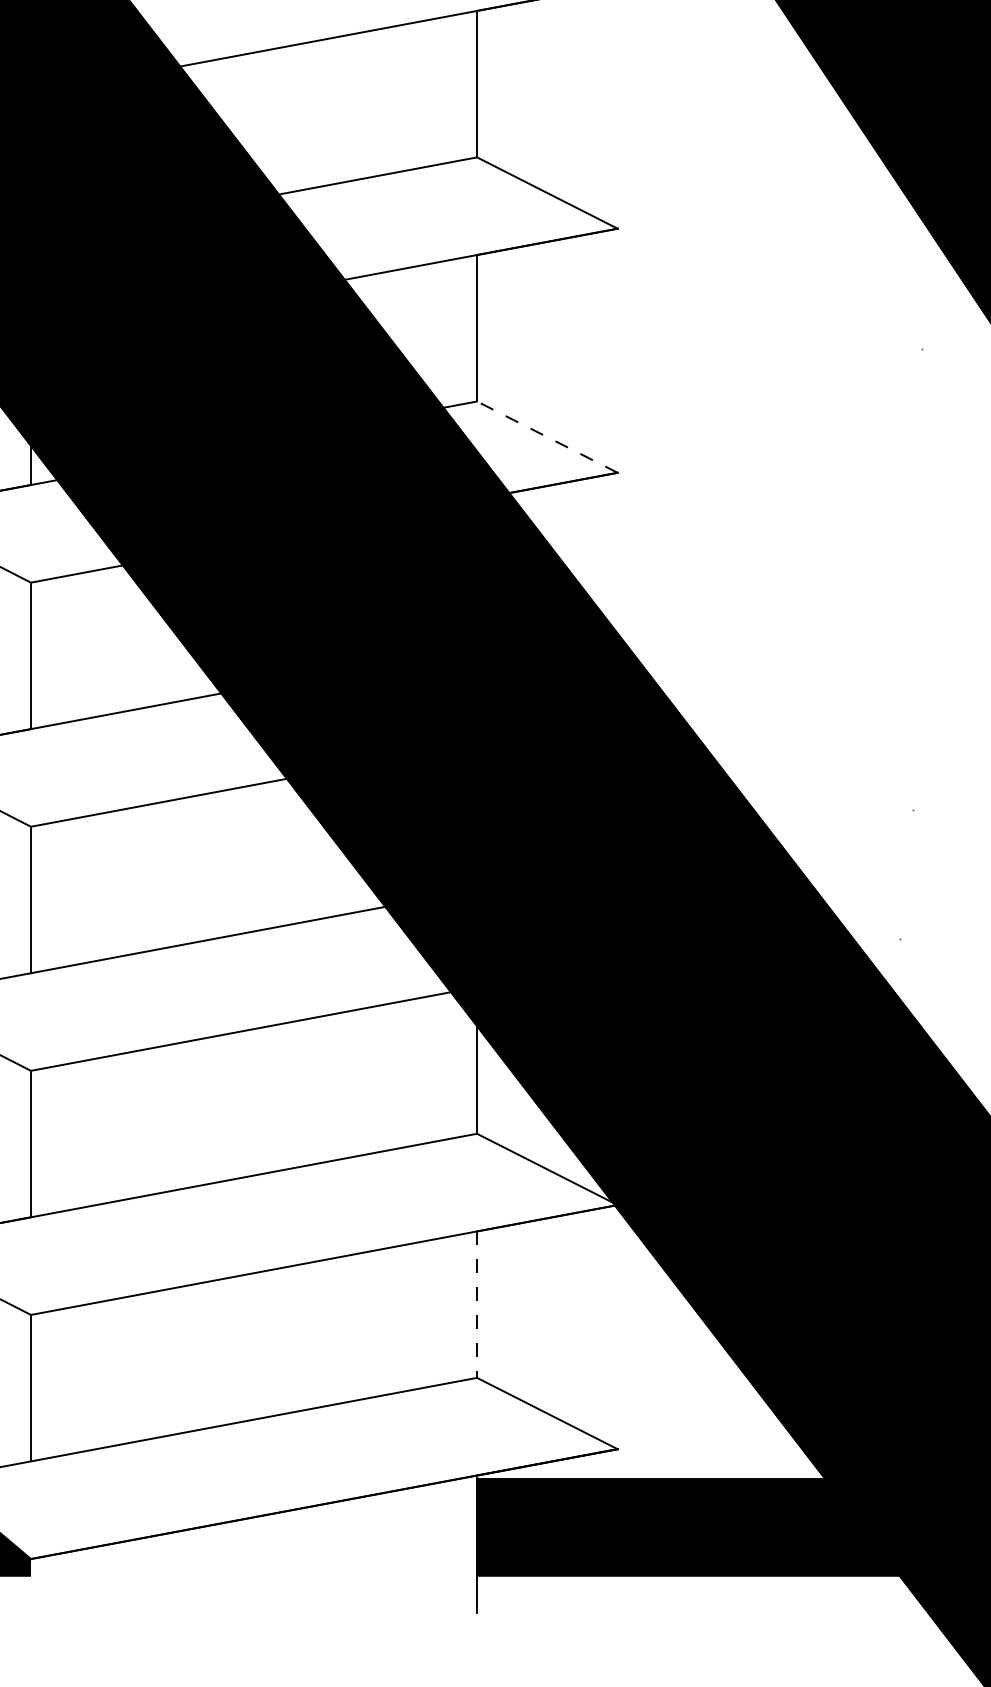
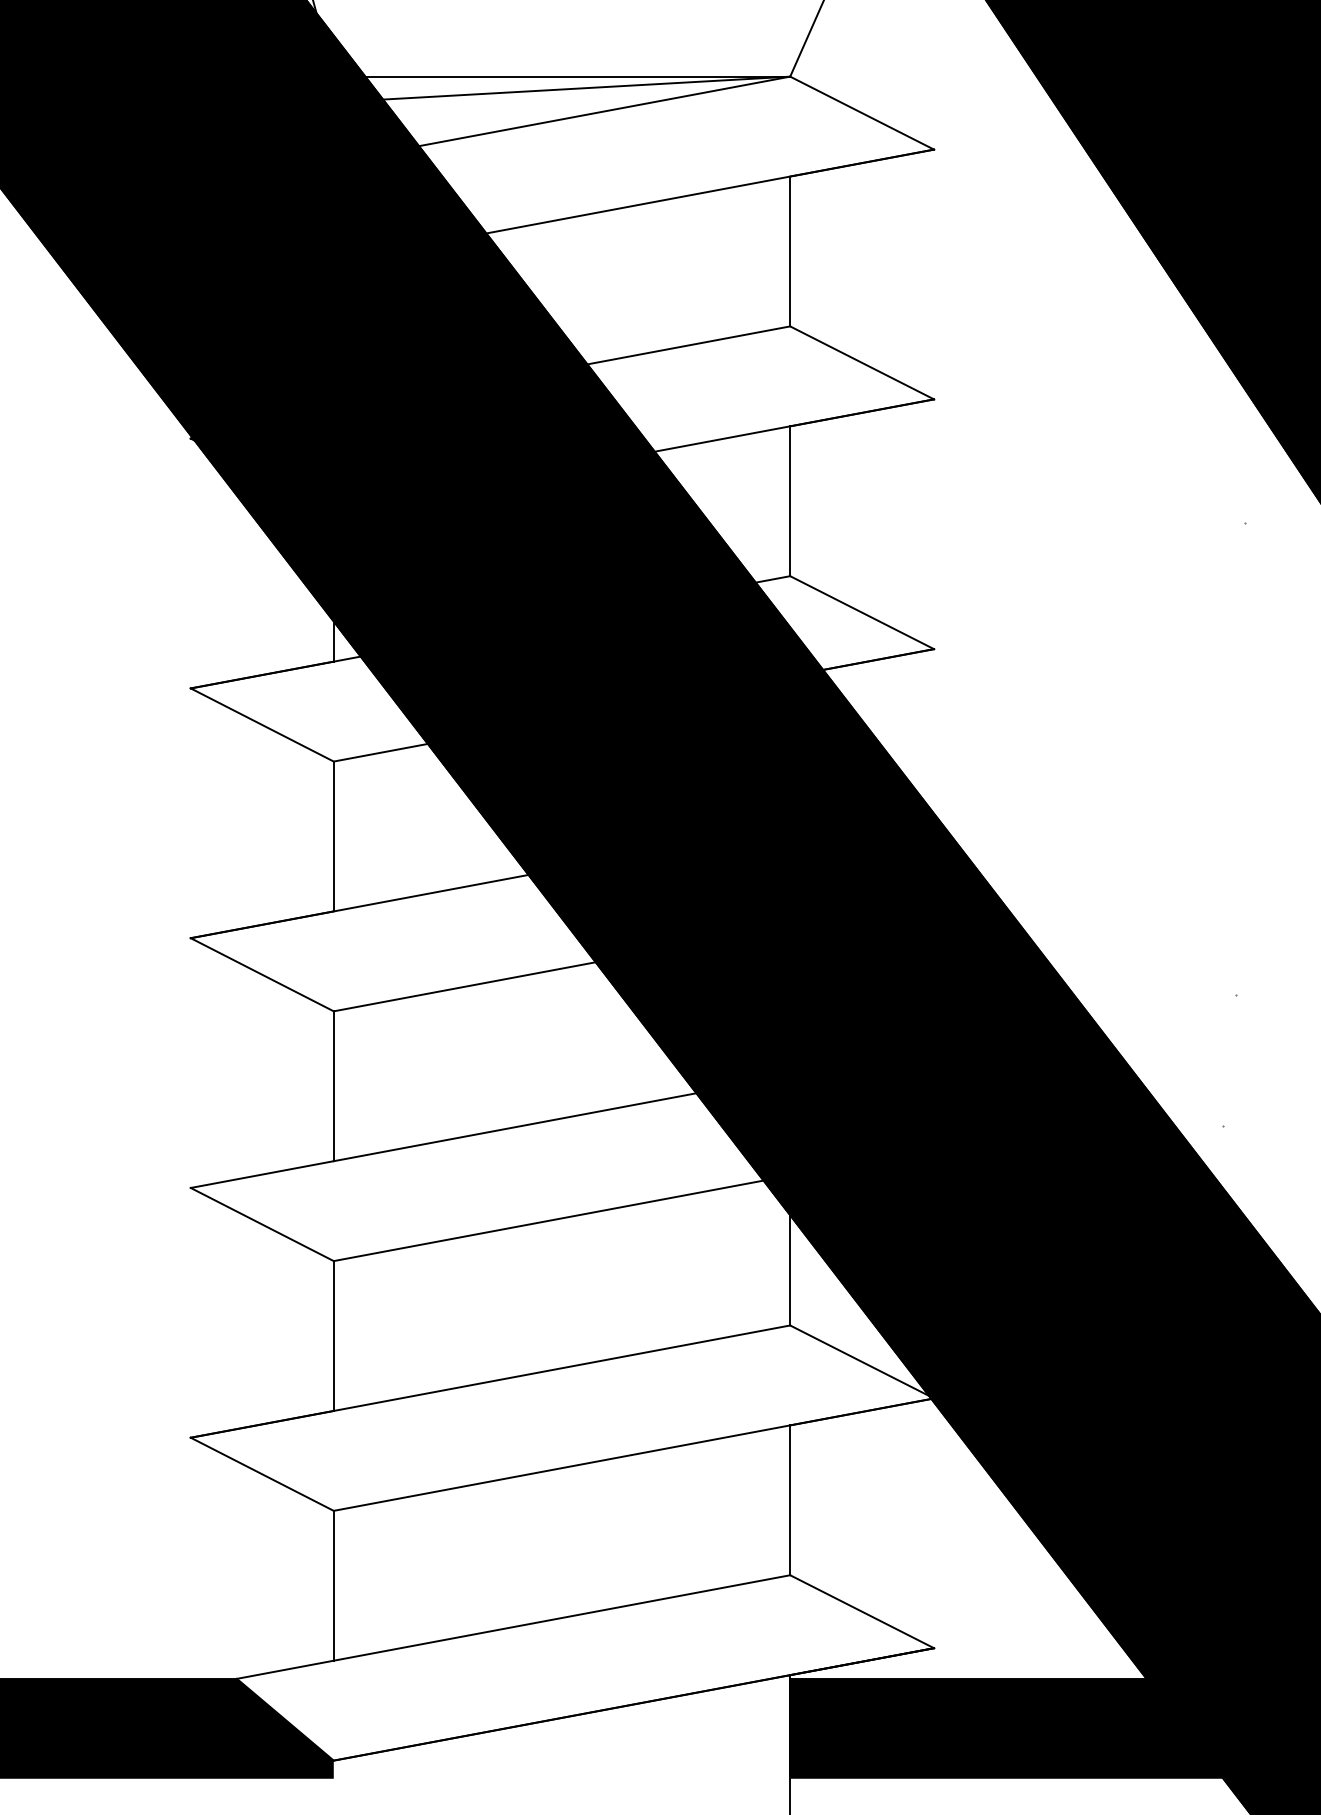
line: (547, 436) -> (862, 612), dashed -> solid
line: (477, 1304) -> (790, 1500), dashed -> solid

